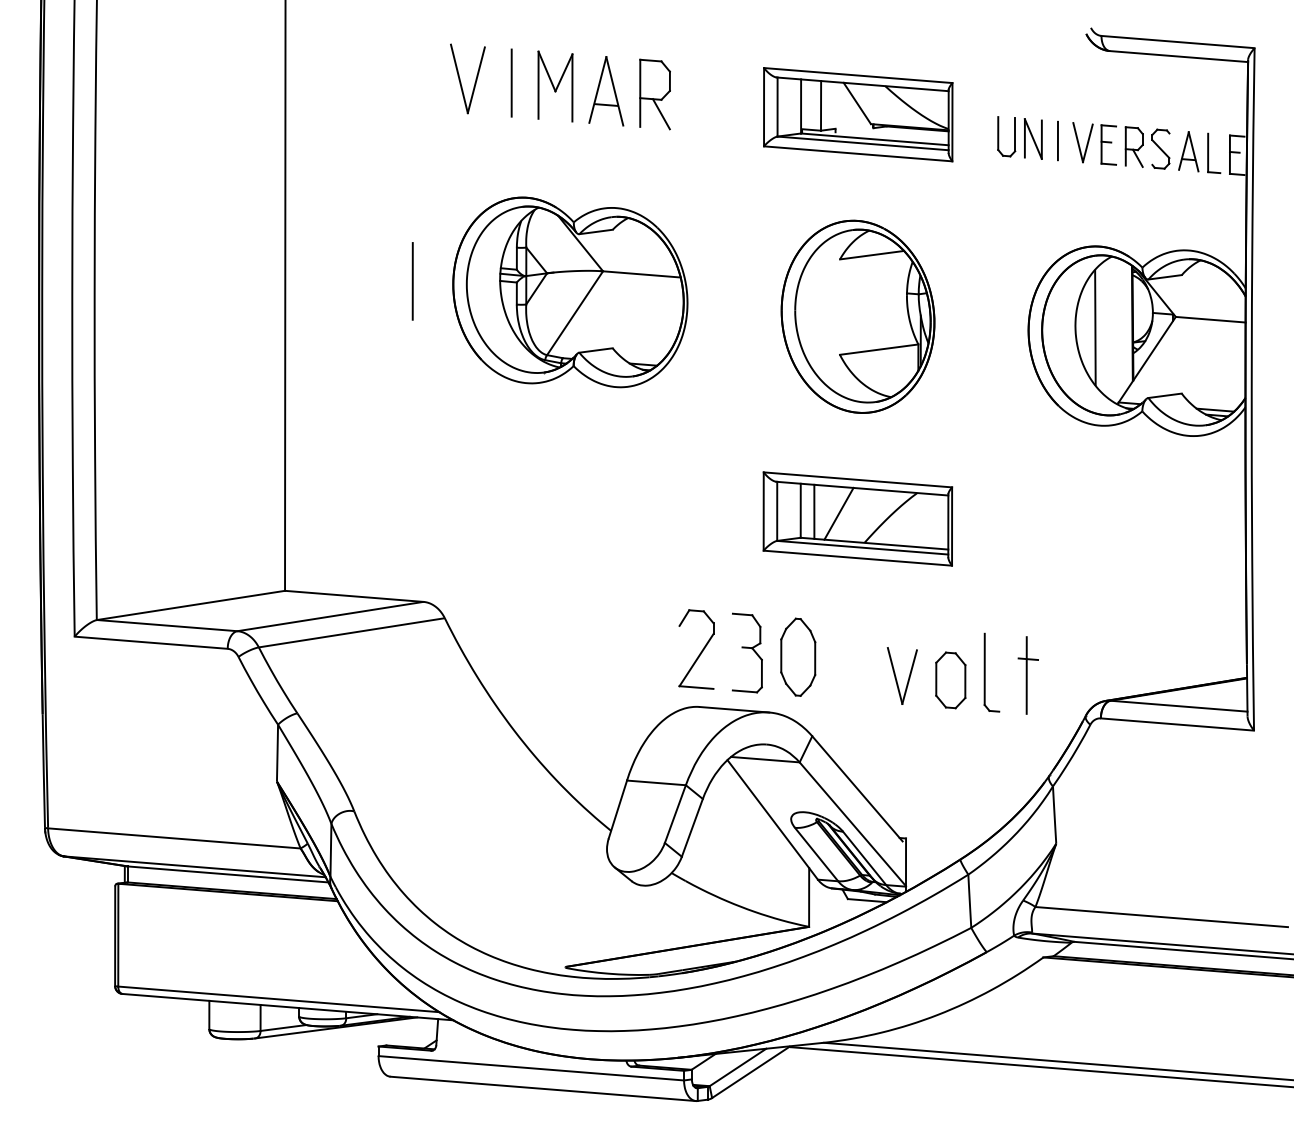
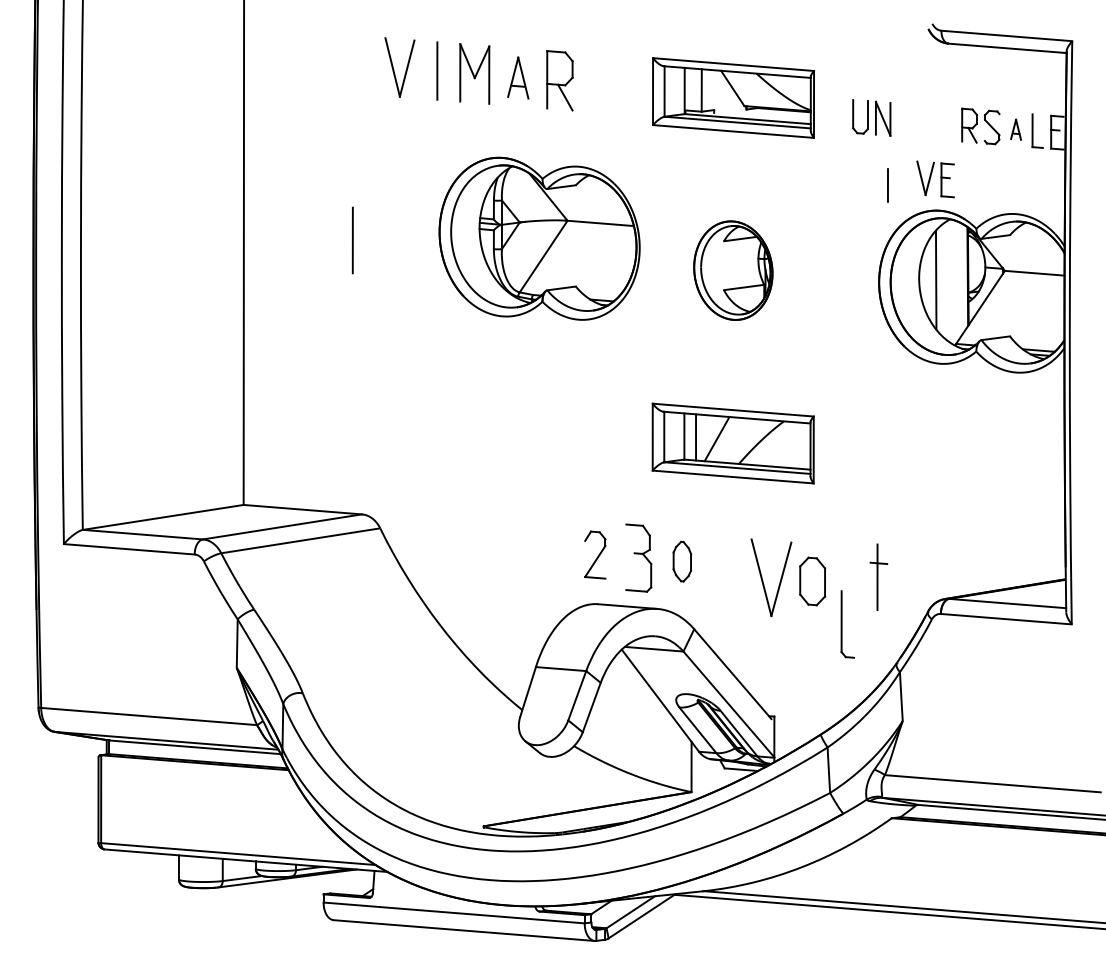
part: (606, 91) -> (518, 78), size x0.7
line: (1057, 141) -> (887, 185), moved
part: (1094, 143) -> (935, 179), moved
part: (1188, 151) -> (1015, 129), size x0.6
part: (570, 292) -> (539, 238), moved
part: (857, 316) -> (732, 270), size x0.6
part: (696, 649) -> (595, 555), size x0.7
part: (798, 656) -> (682, 561), size x0.6
part: (991, 672) -> (847, 624), moved
part: (901, 675) -> (770, 577), size x1.6

